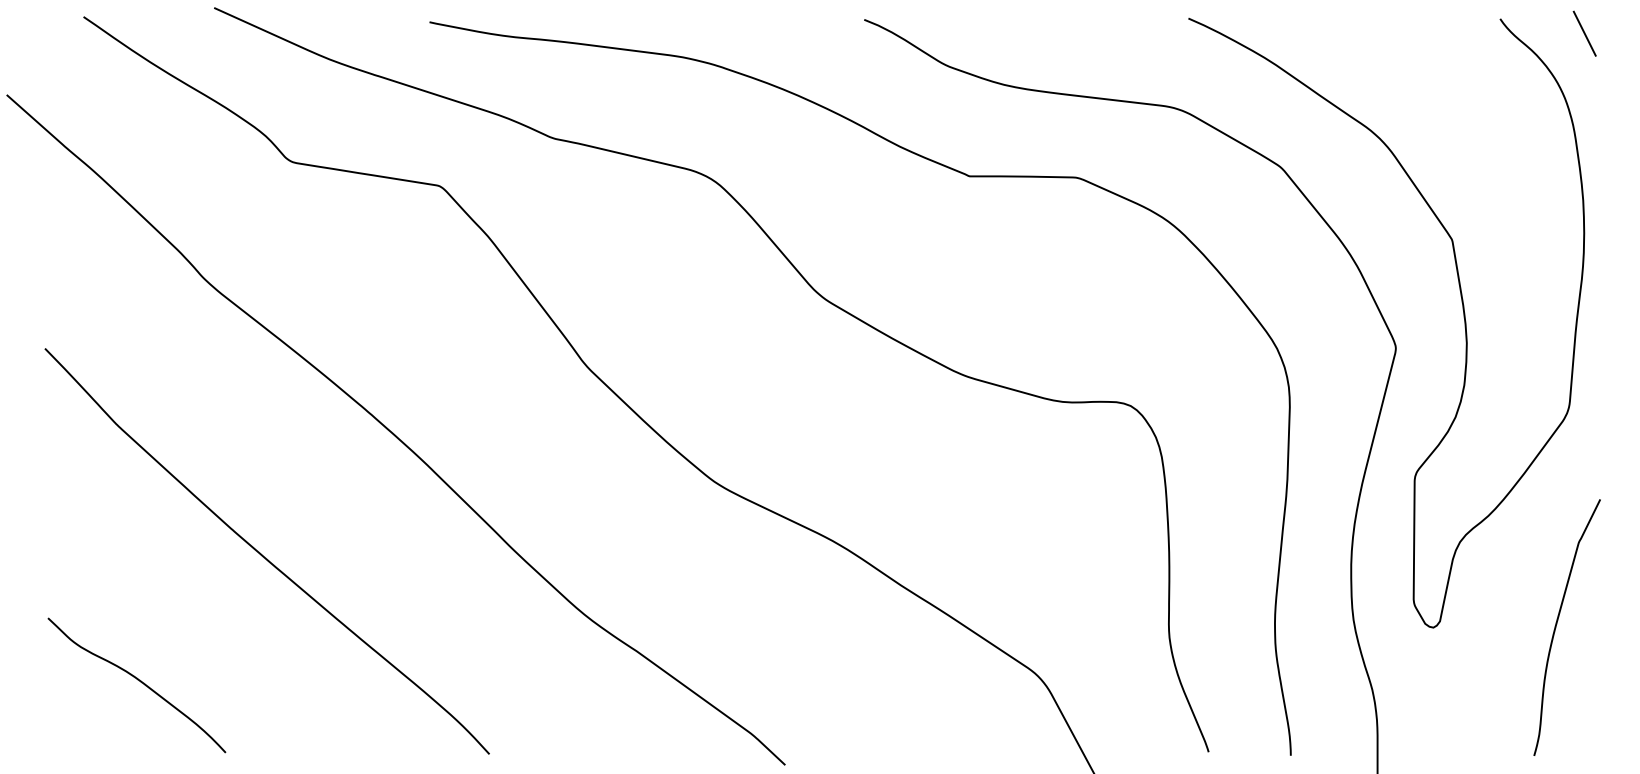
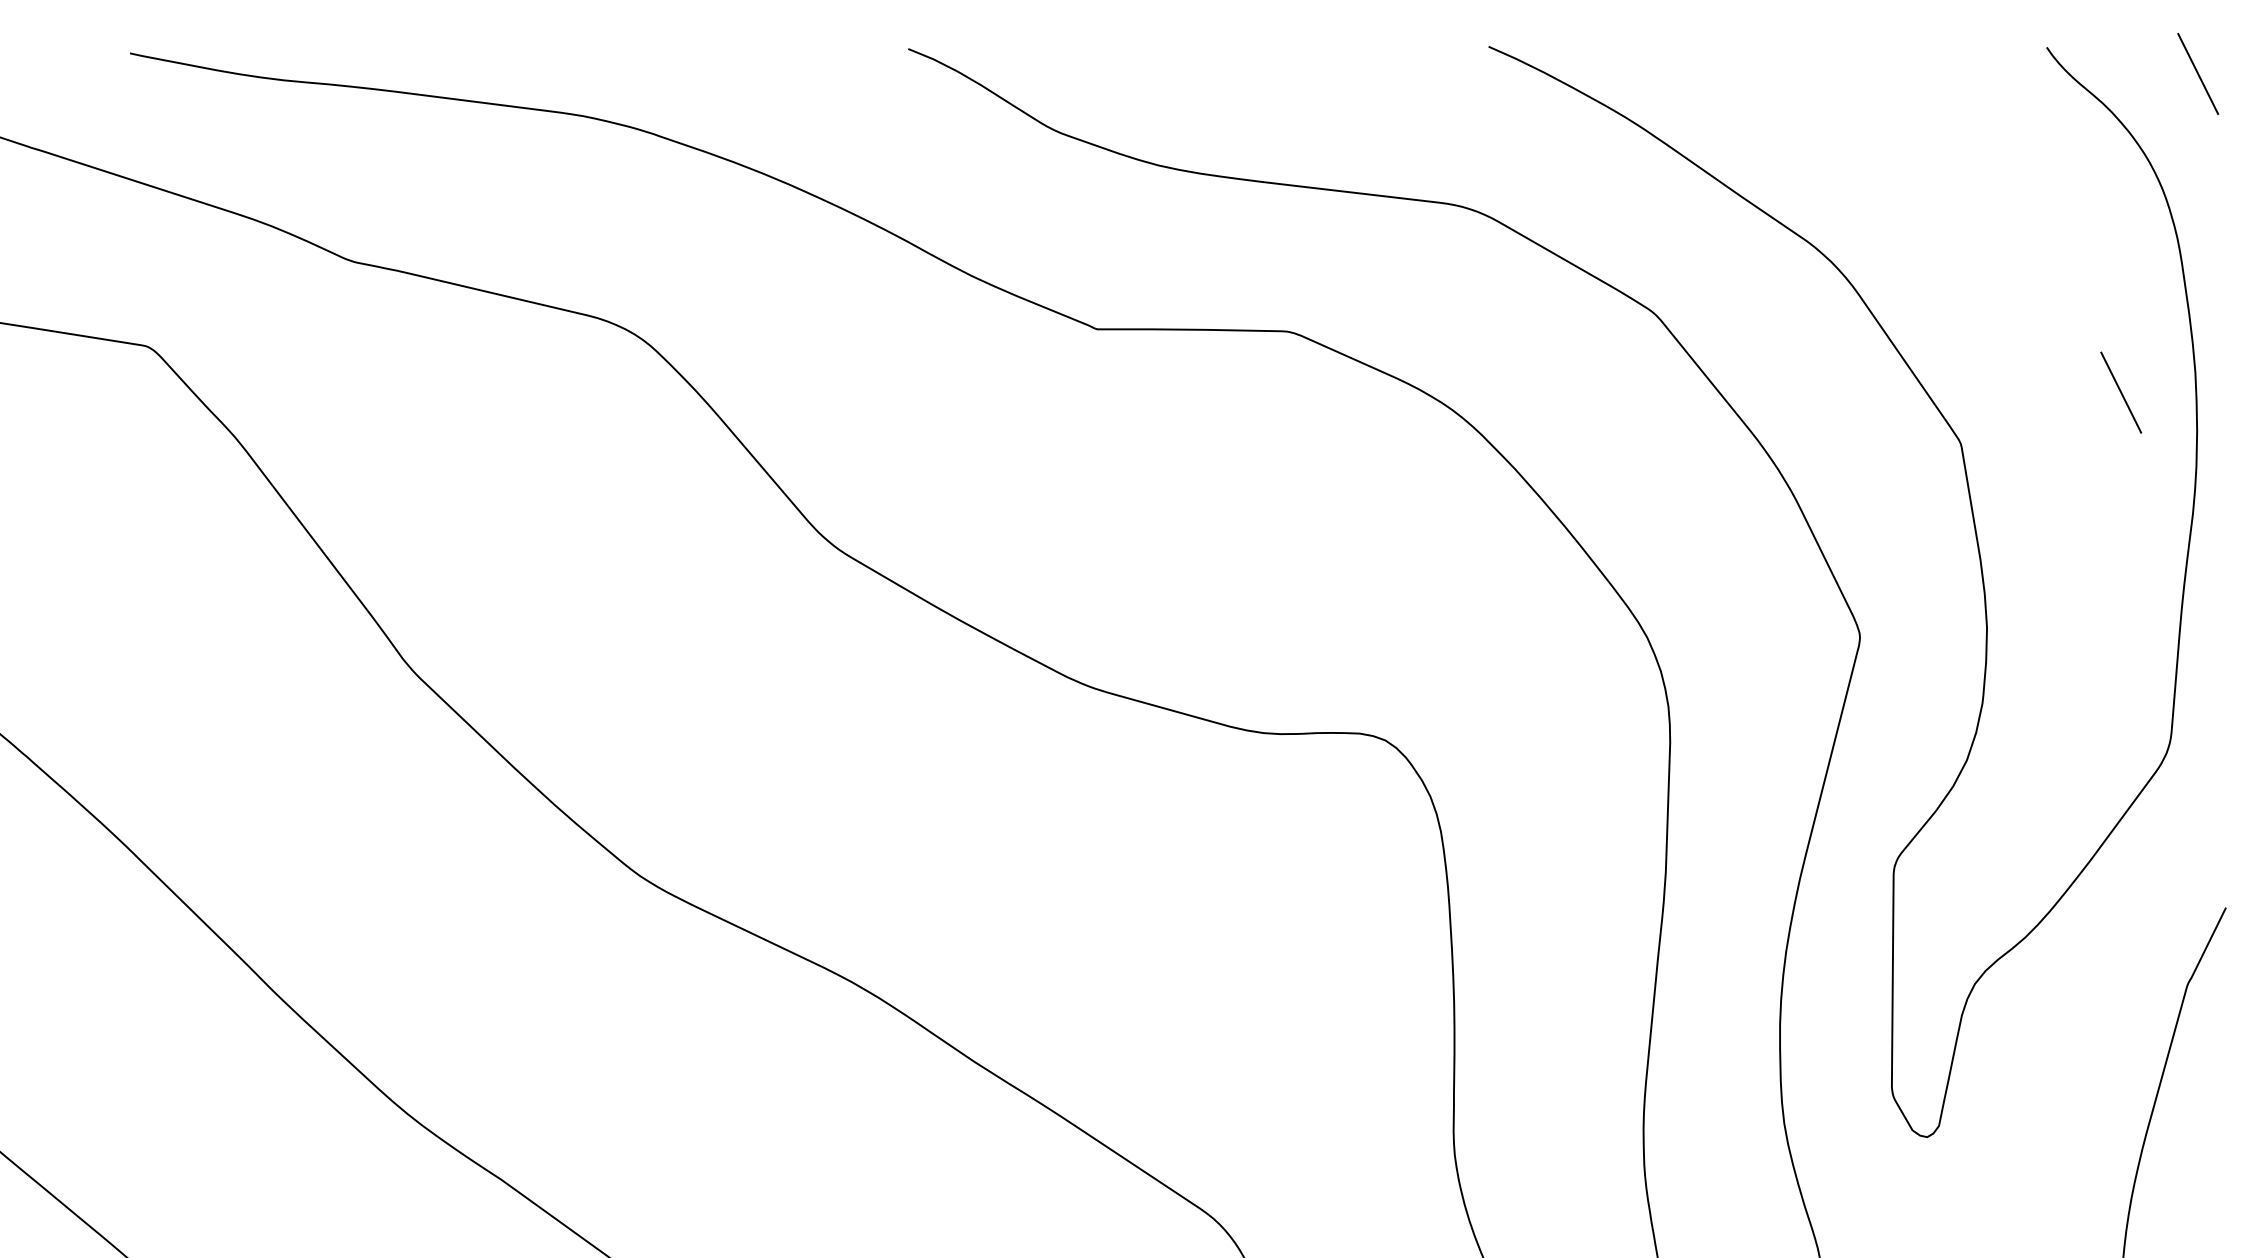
line: (1541, 211) -> (2120, 392), added

